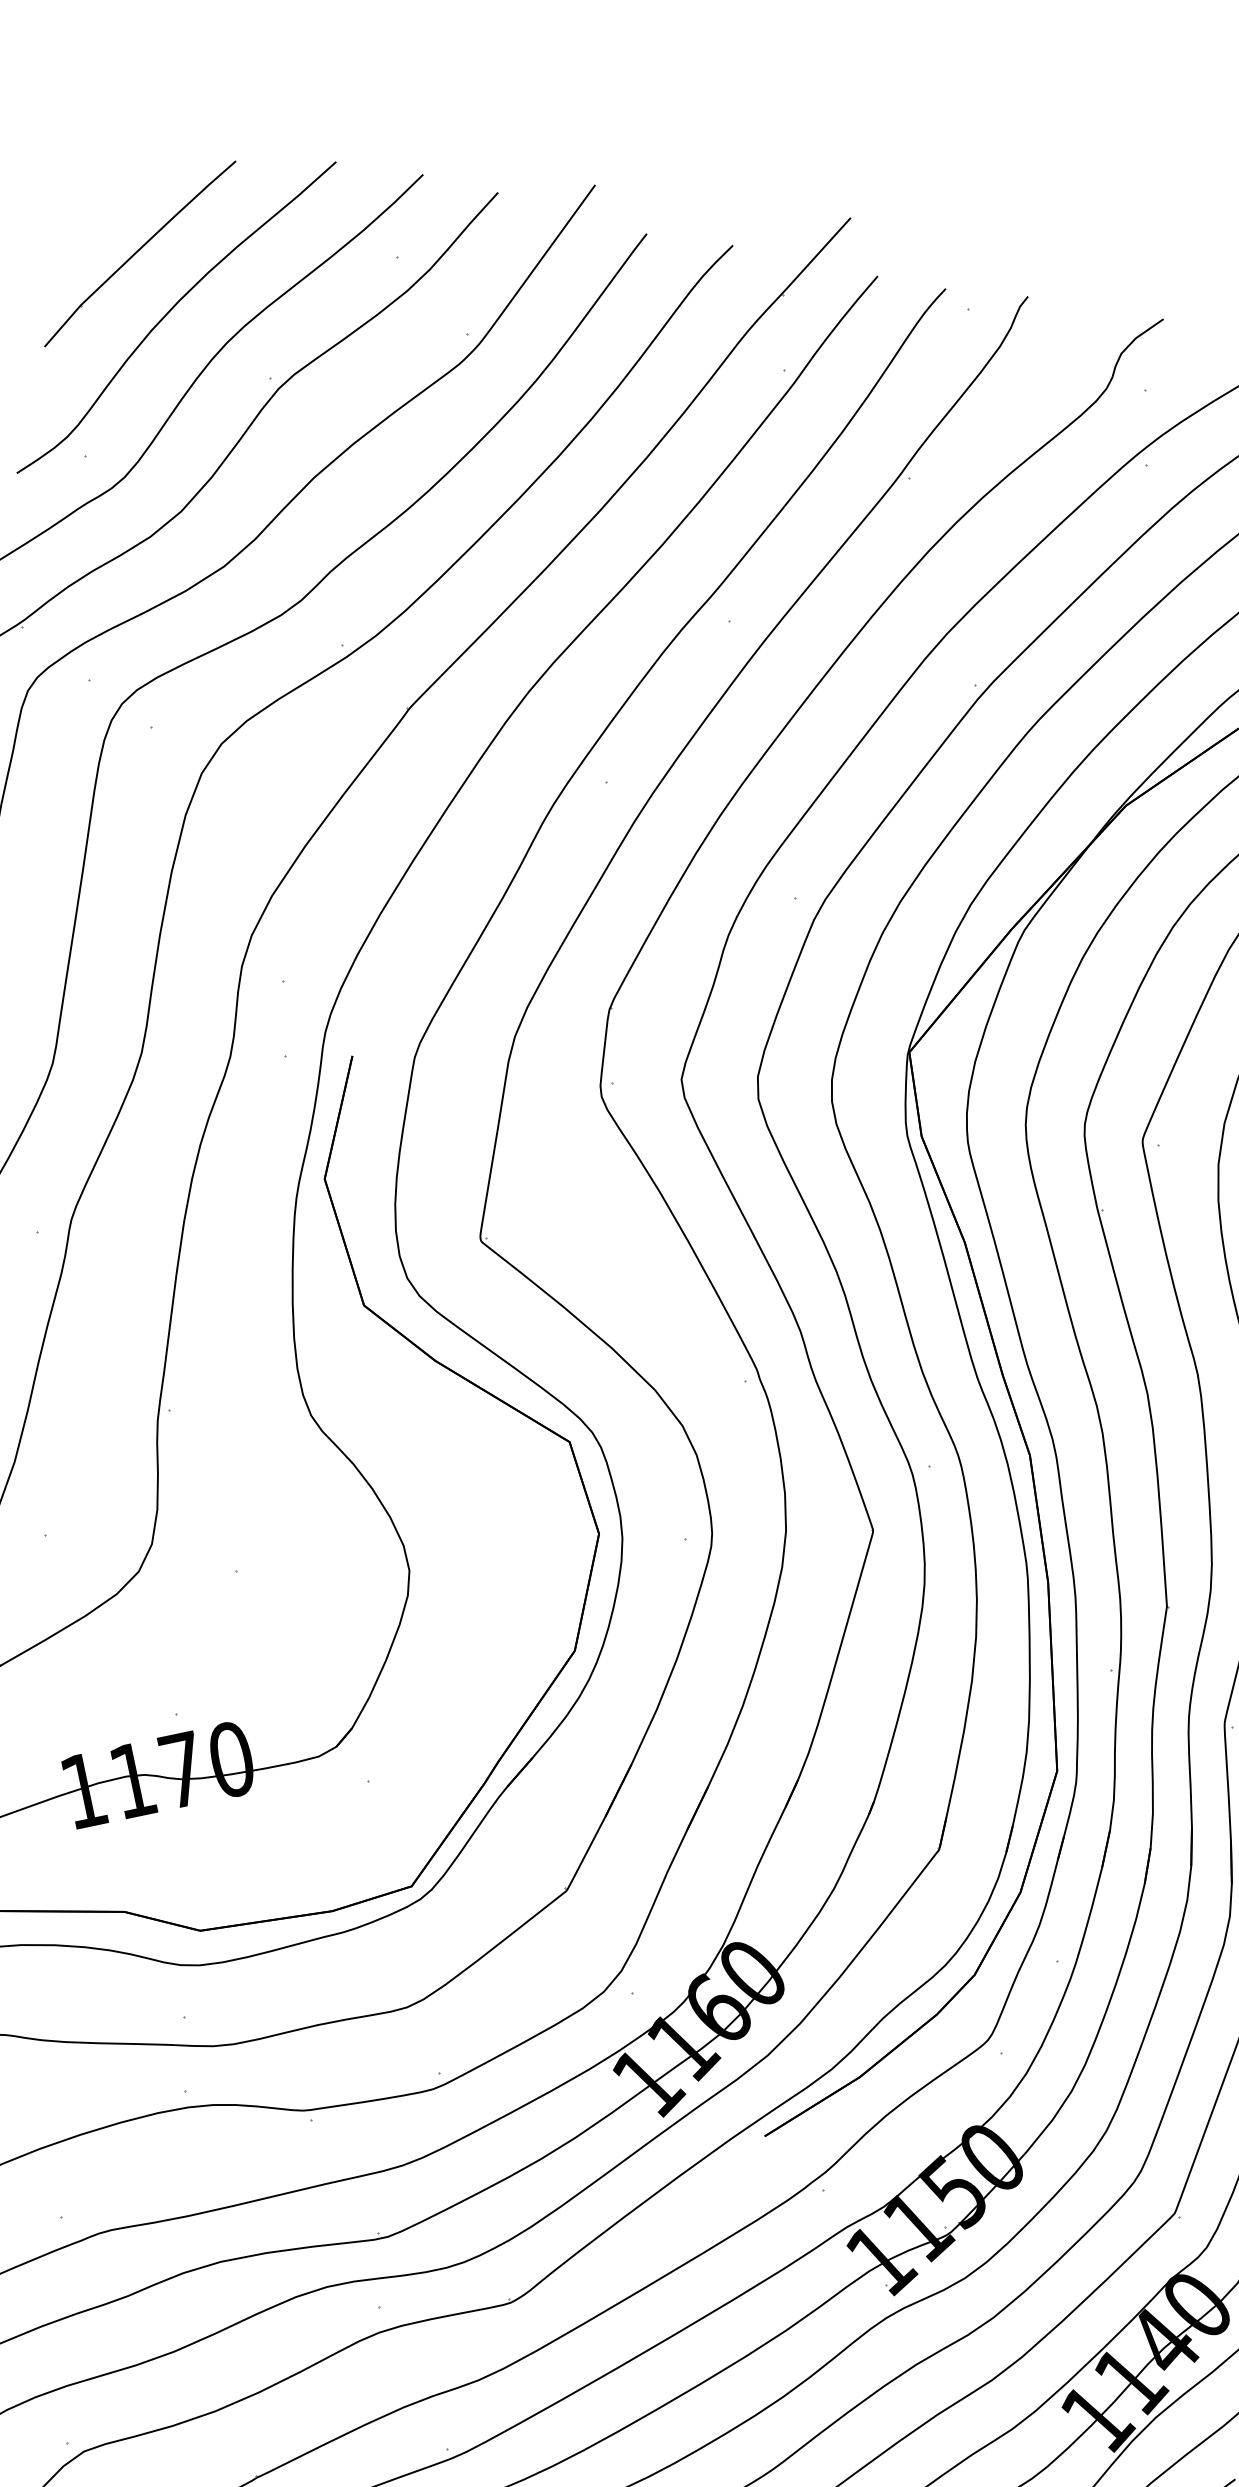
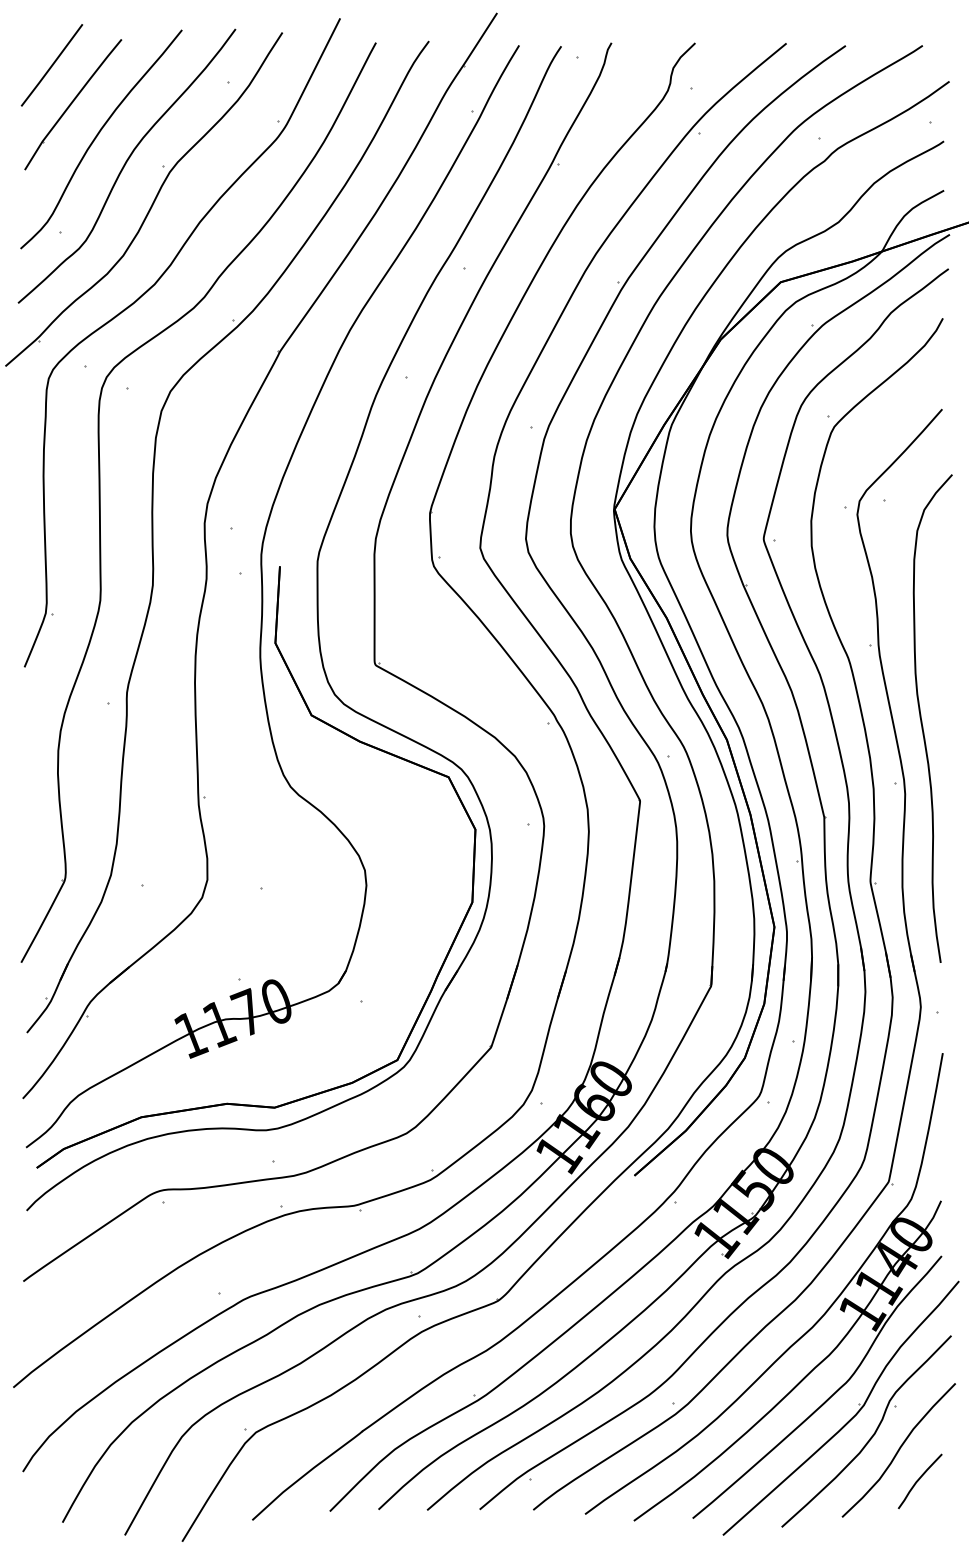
line: (115, 184) -> (51, 65), added

